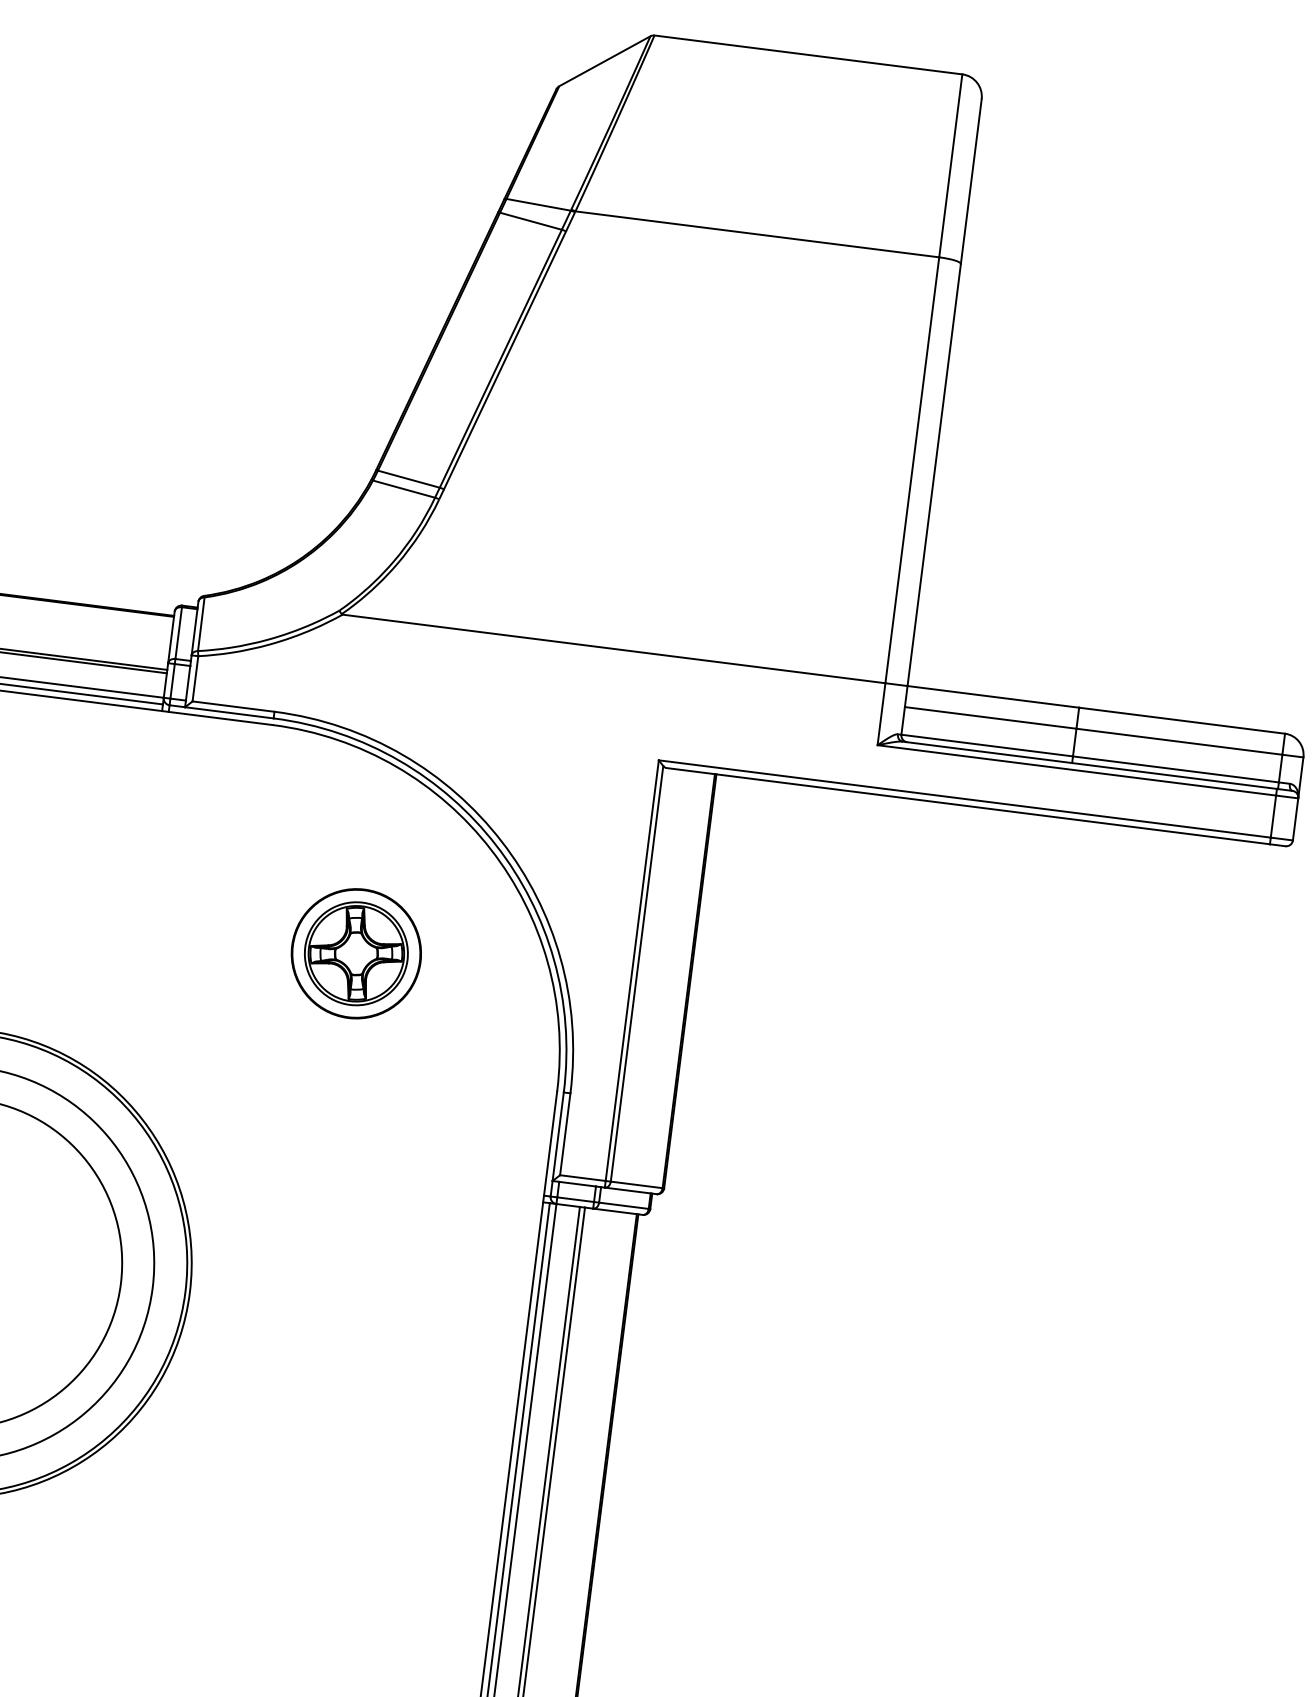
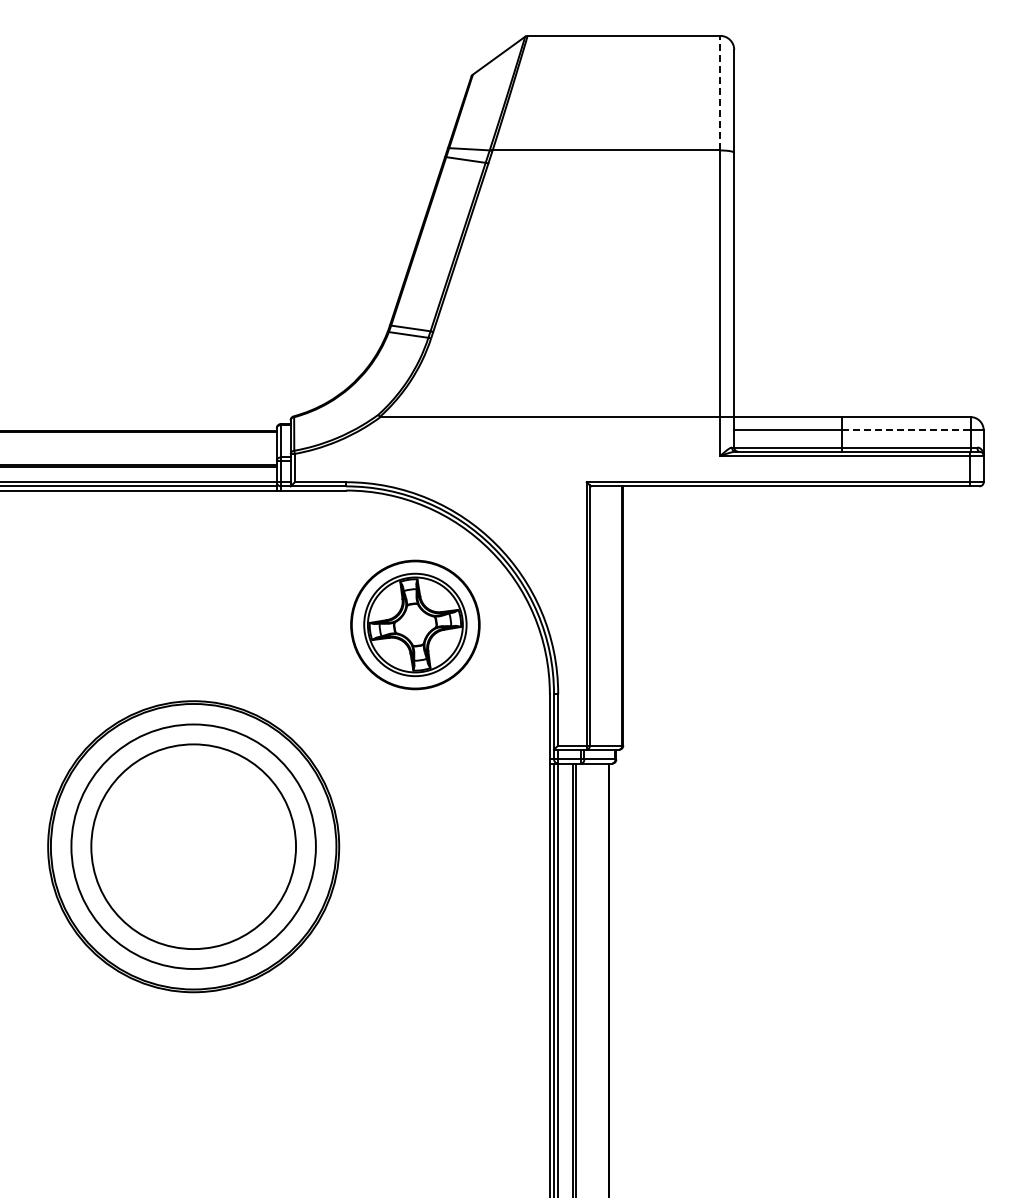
line: (951, 164) -> (720, 92), solid -> dashed
line: (1180, 742) -> (906, 430), solid -> dashed
part: (356, 953) -> (415, 624), size x1.6

